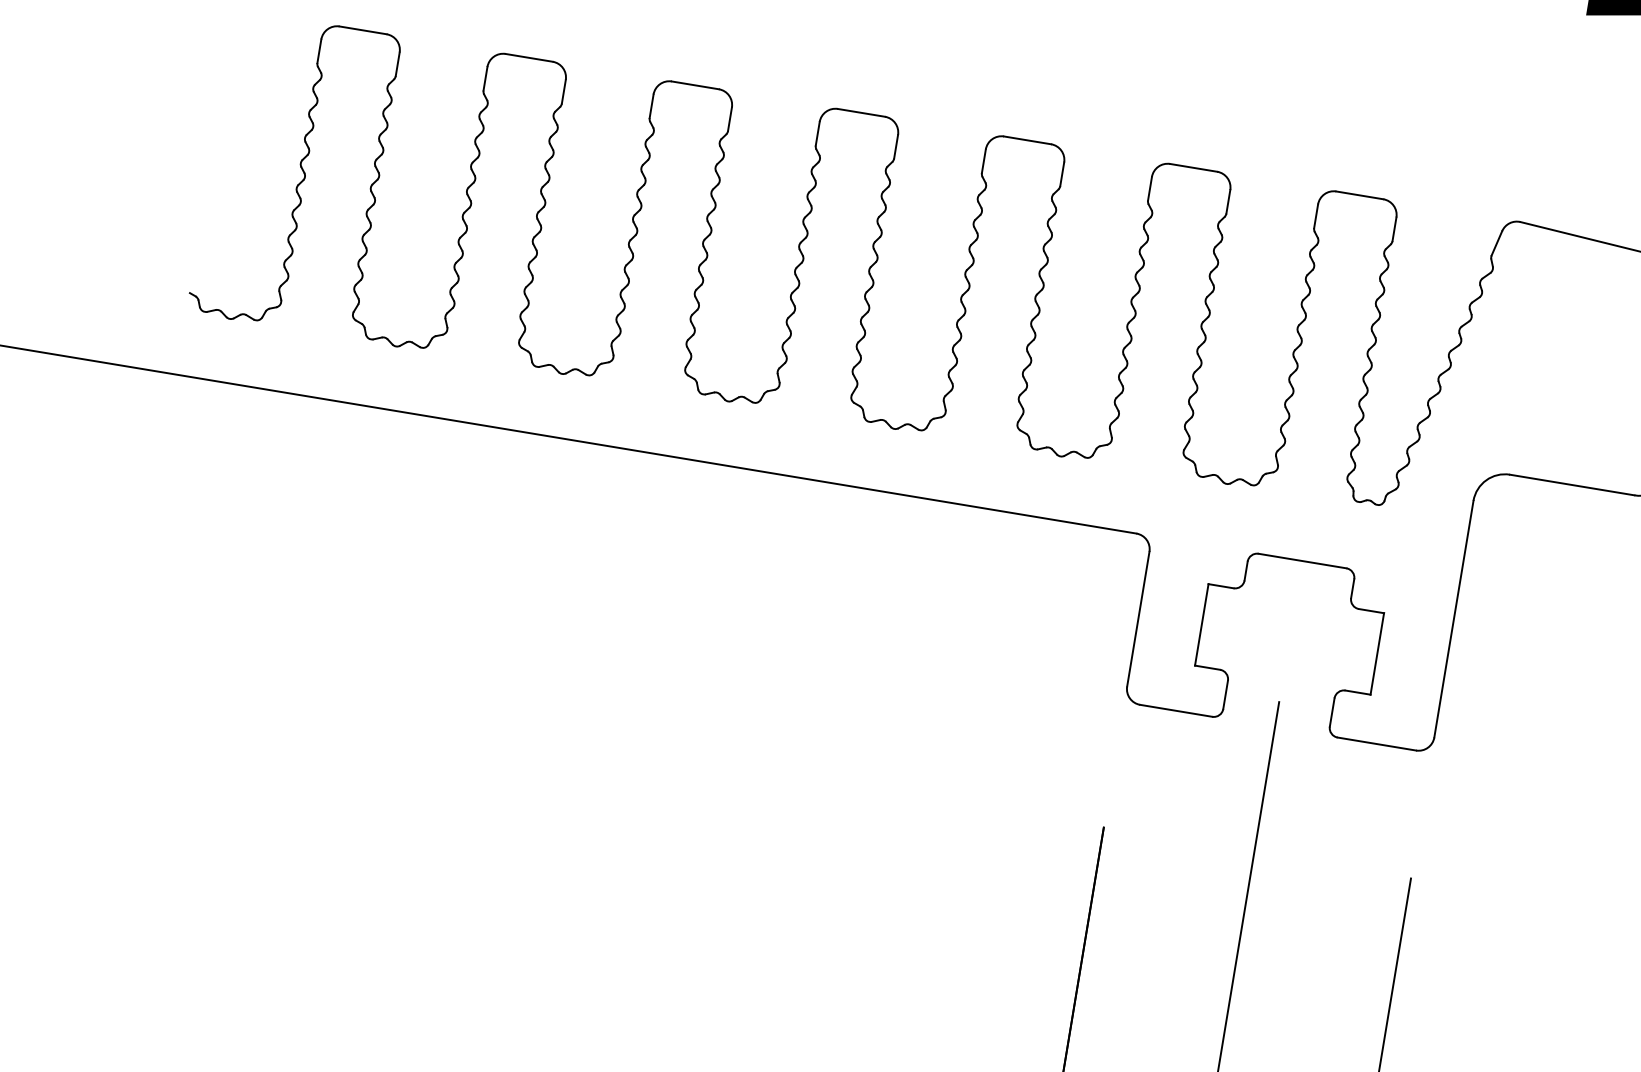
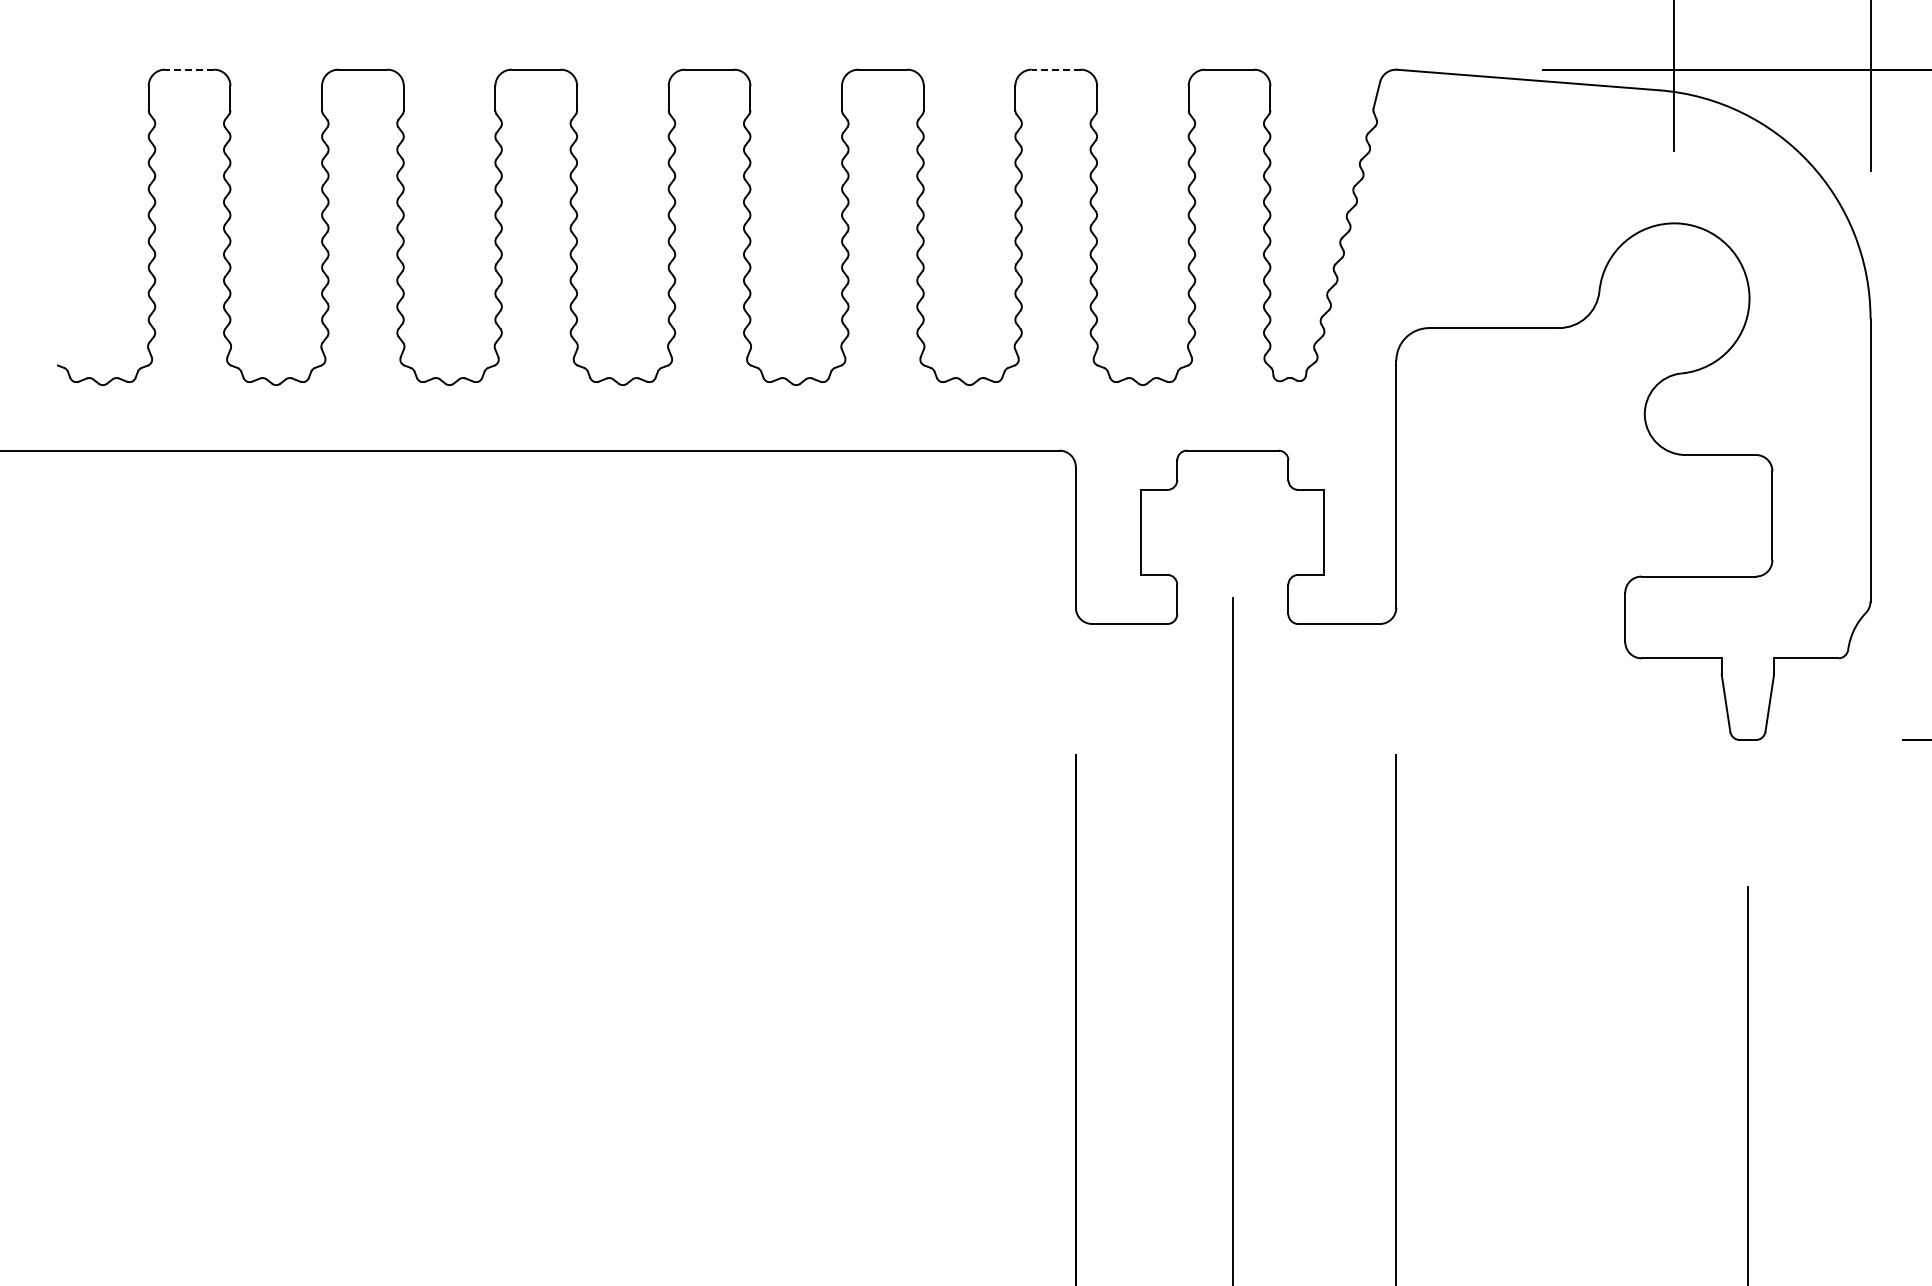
line: (363, 30) -> (189, 69), solid -> dashed
line: (1194, 167) -> (1056, 69), solid -> dashed

